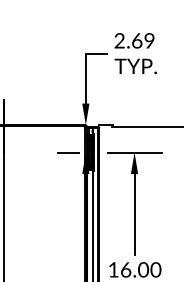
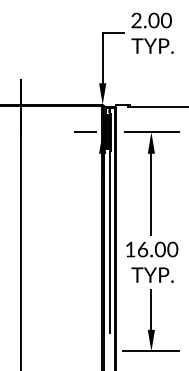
text: (142, 40) -> (159, 20), 2.69 -> 2.00

